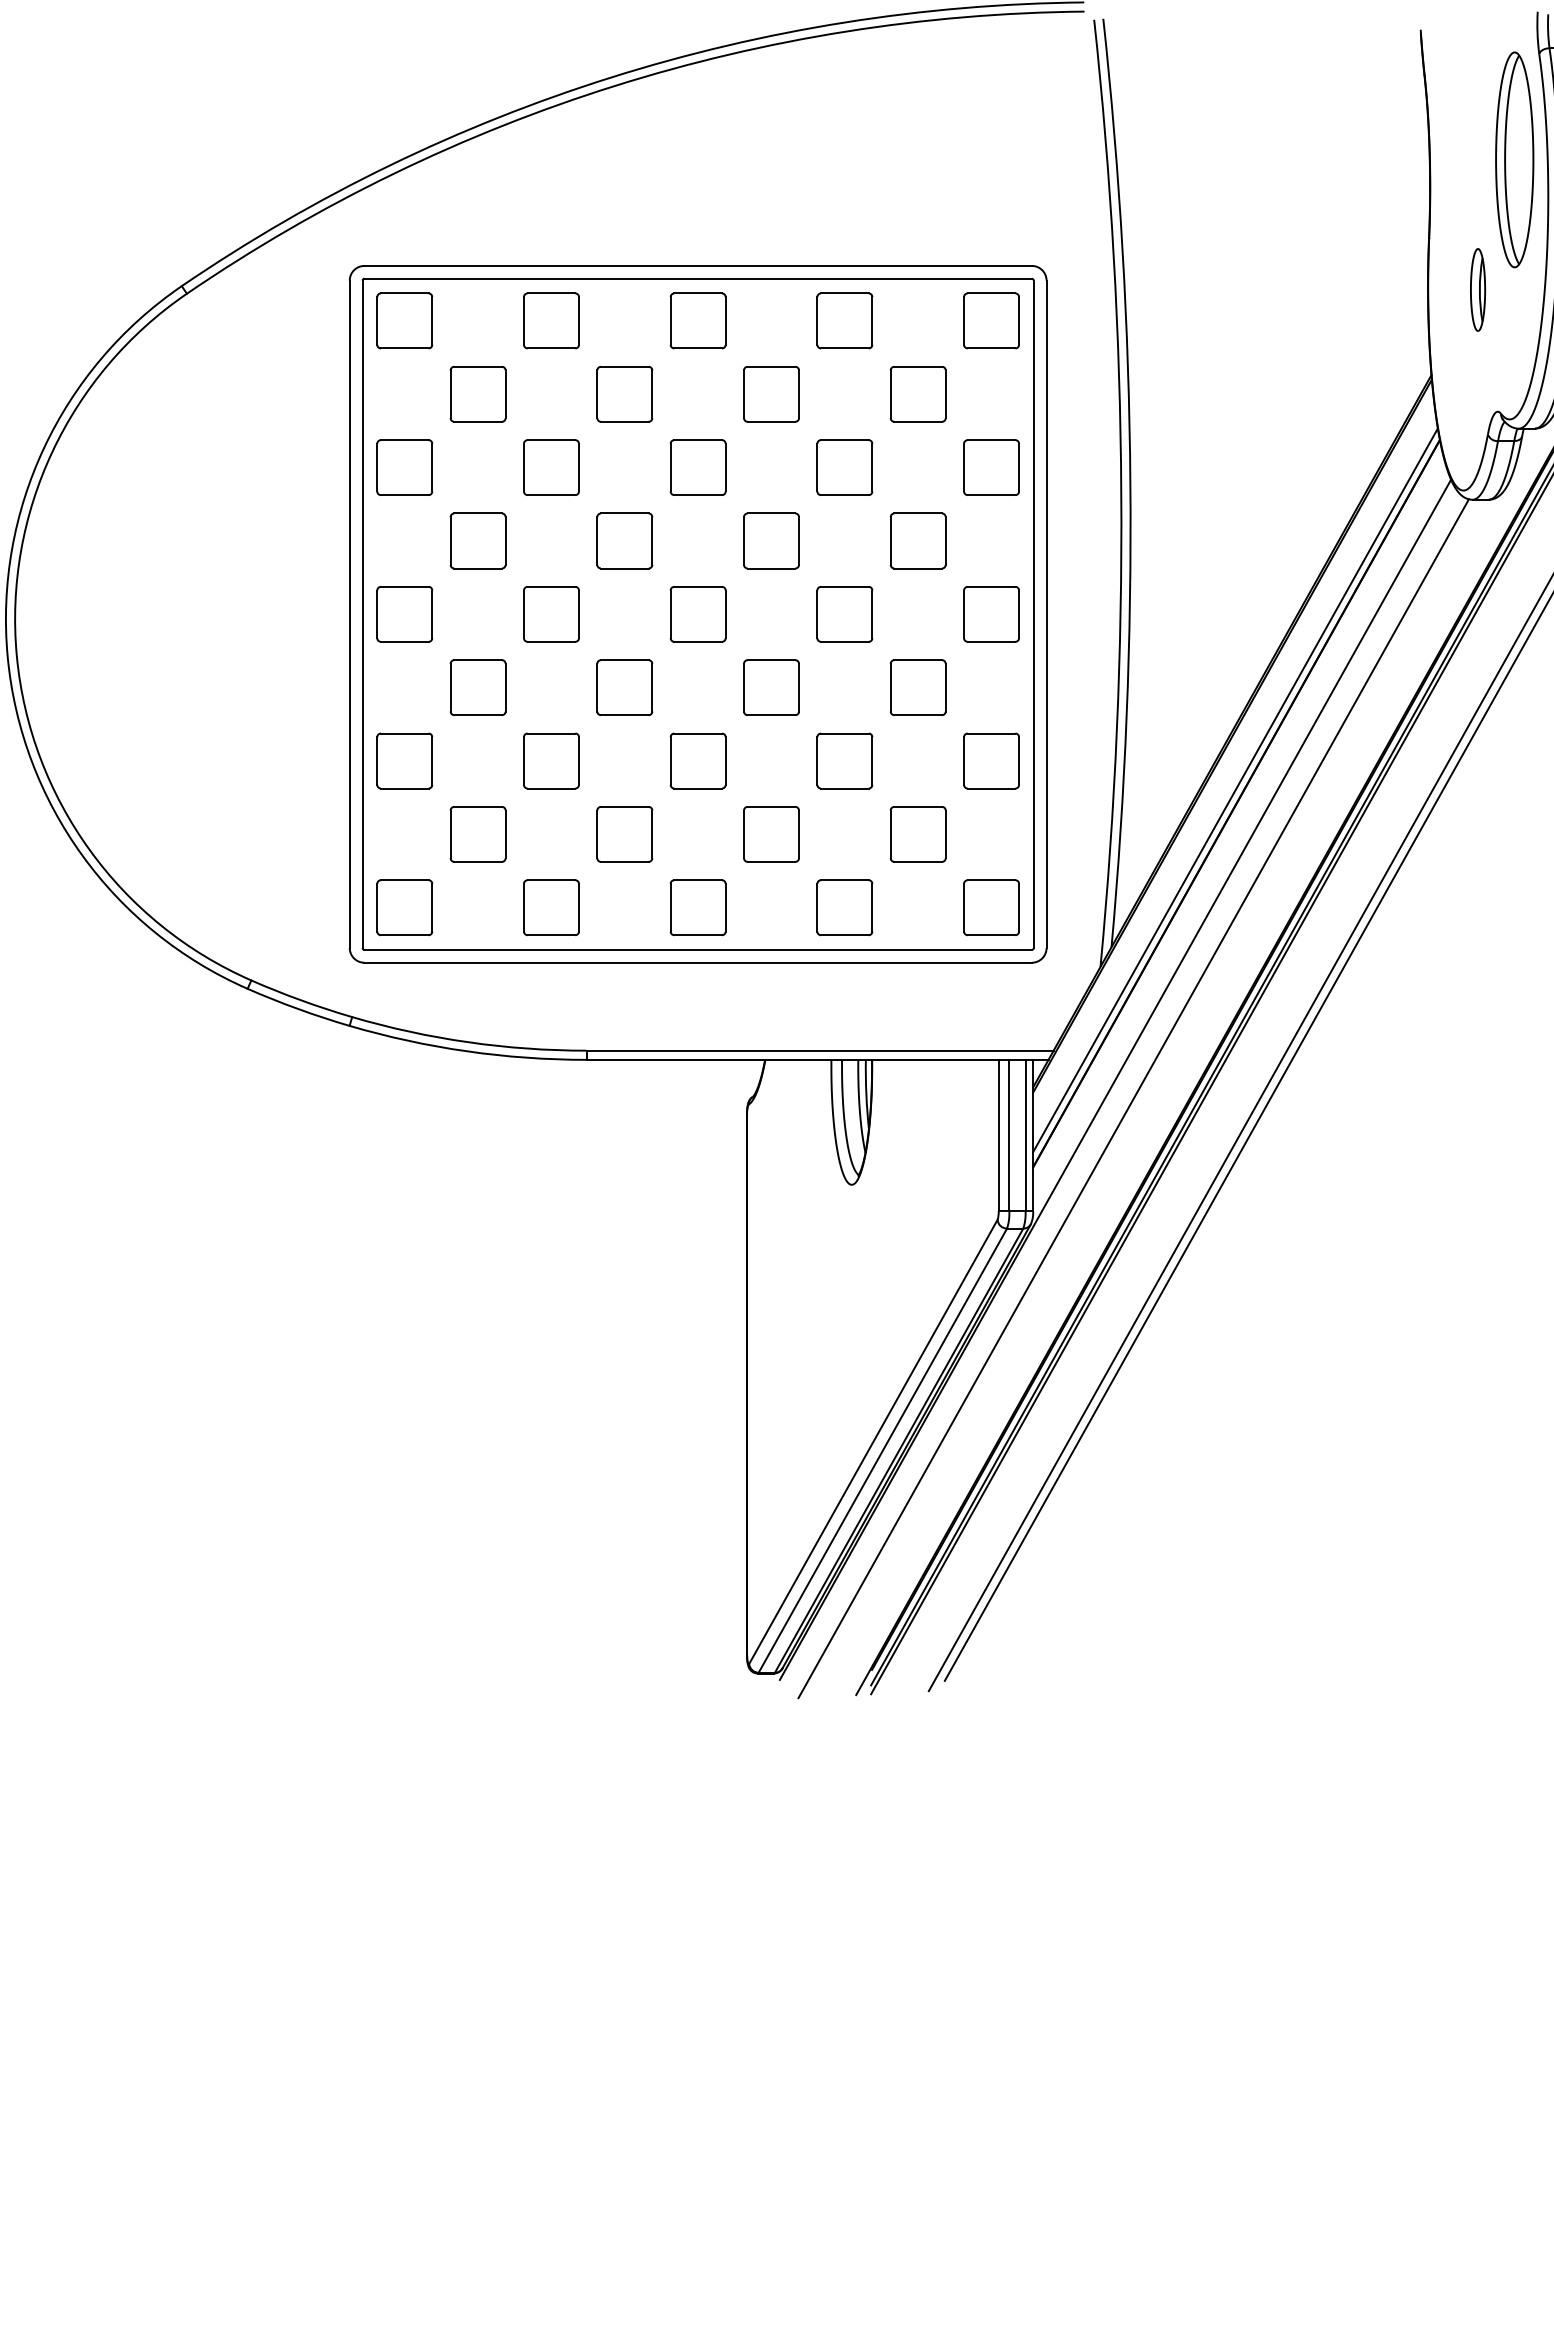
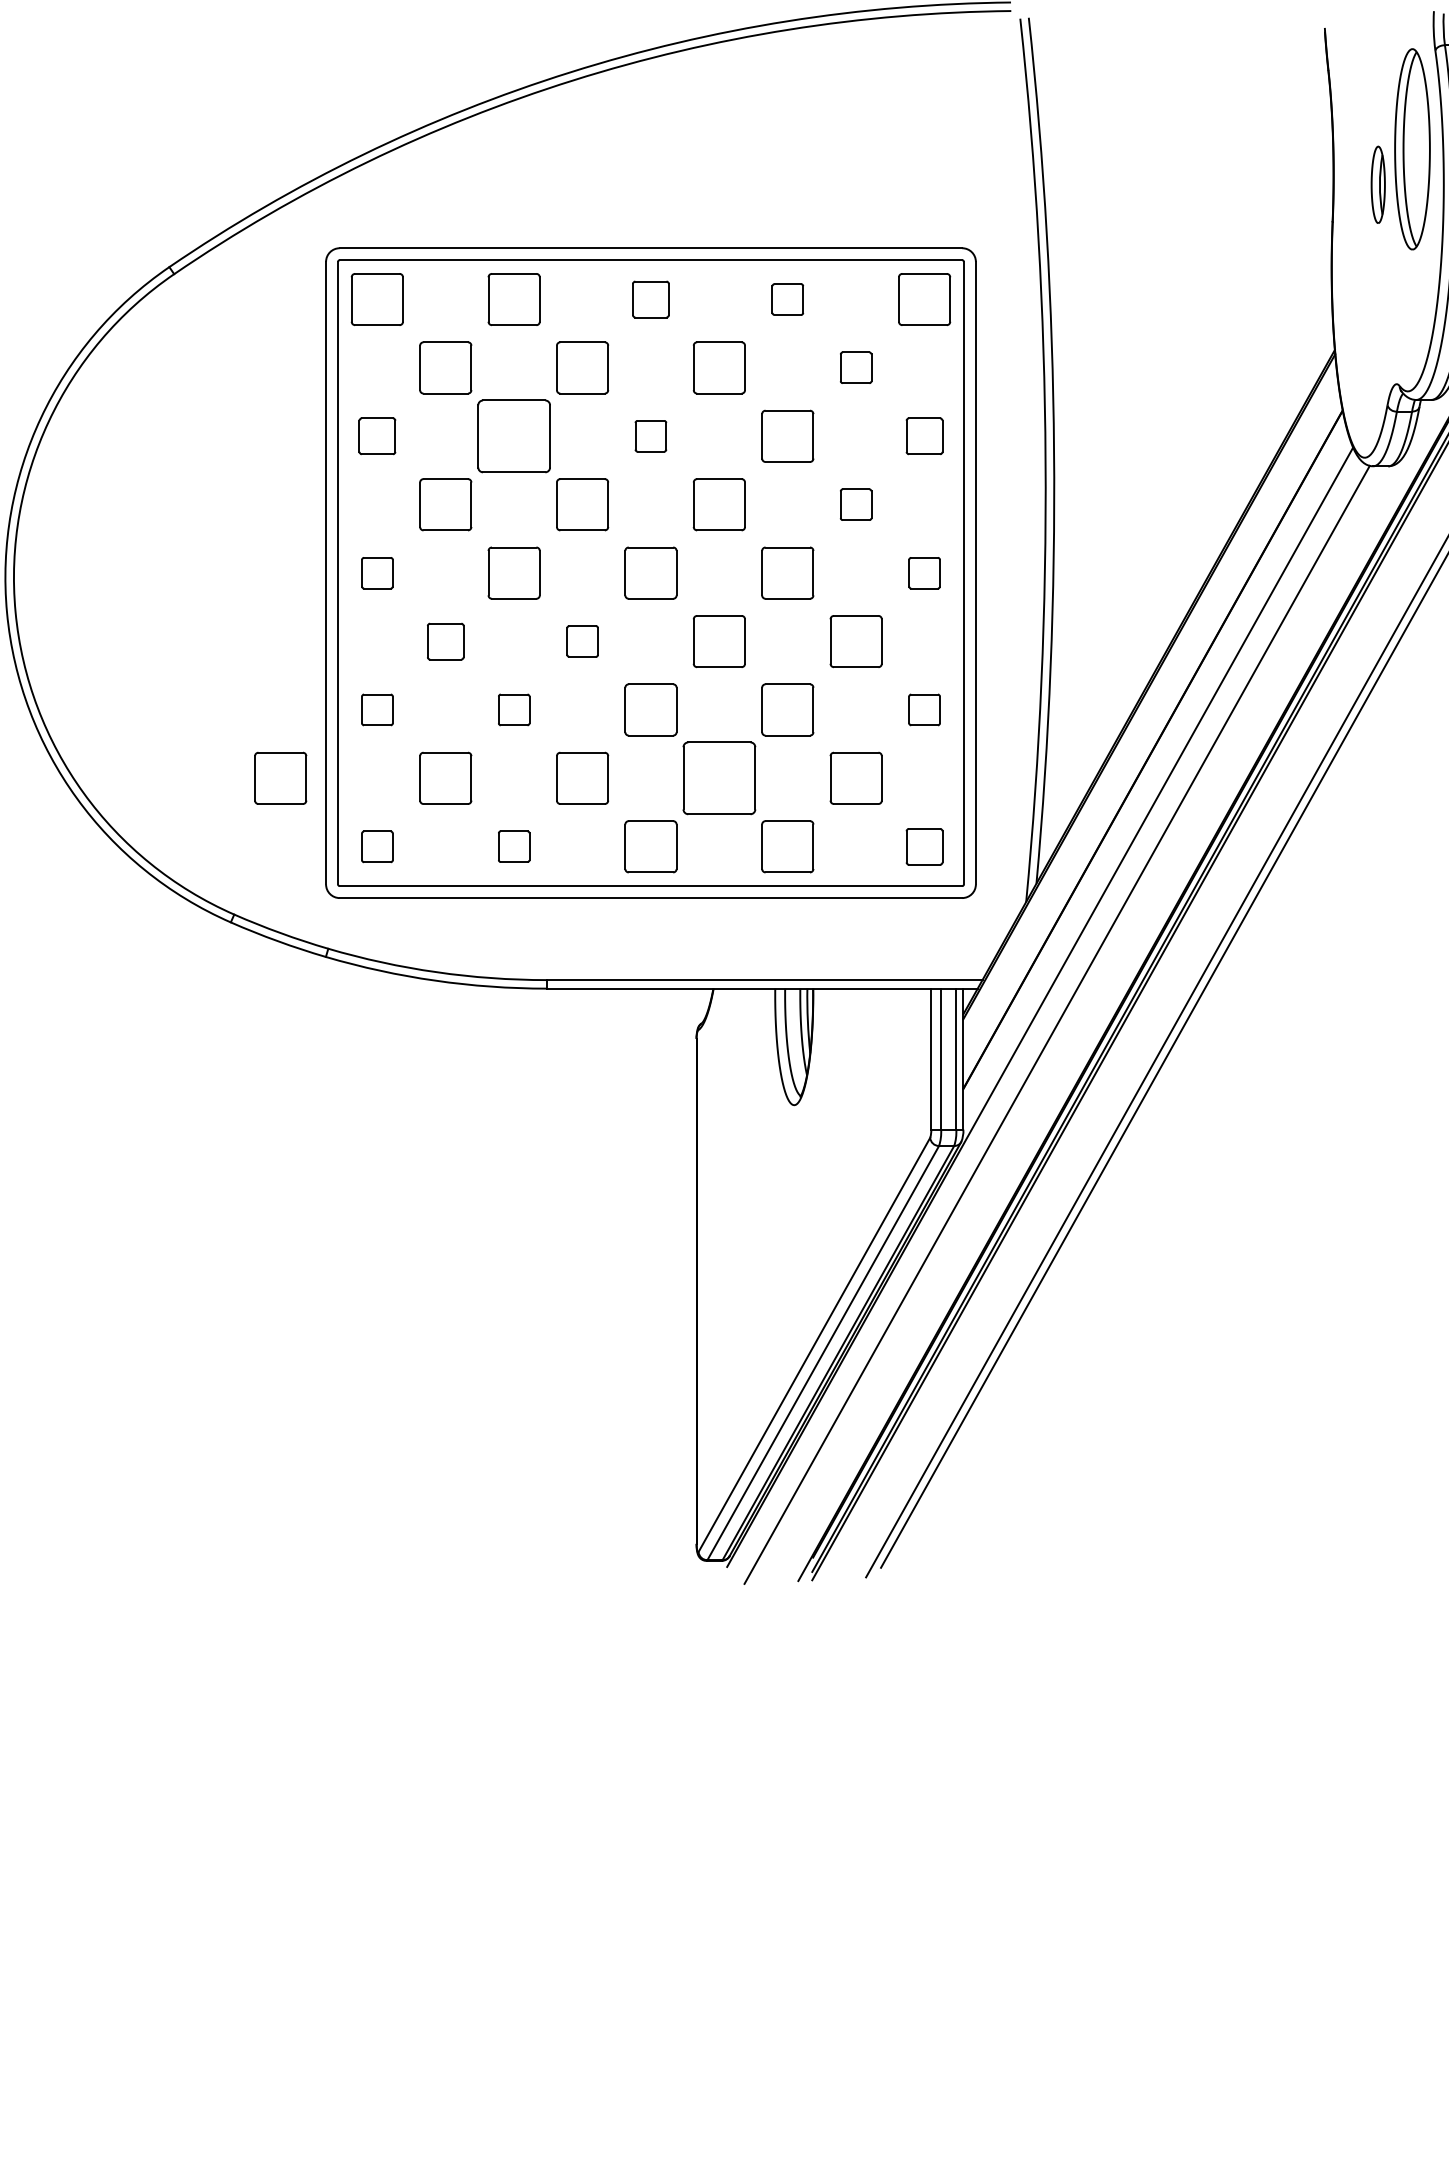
part: (1478, 289) -> (1378, 184), moved
part: (697, 320) -> (650, 299), size x0.7
part: (844, 320) -> (787, 299), size x0.6
part: (917, 393) -> (855, 367), size x0.6
part: (404, 467) -> (377, 436), size x0.7
part: (551, 467) -> (514, 436), size x1.4
part: (697, 467) -> (650, 436), size x0.6
part: (991, 467) -> (924, 436), size x0.7
part: (917, 540) -> (855, 504), size x0.6
part: (404, 614) -> (377, 573), size x0.6
part: (991, 614) -> (924, 573), size x0.6
part: (477, 687) -> (445, 641), size x0.7
part: (624, 687) -> (582, 641), size x0.6
part: (404, 760) -> (377, 709), size x0.6
part: (551, 760) -> (514, 709), size x0.6
part: (991, 760) -> (924, 709), size x0.6
line: (1235, 790) -> (1152, 737), removed
part: (300, 834) -> (280, 778), added
part: (771, 834) -> (719, 778), size x1.4
part: (404, 907) -> (377, 846), size x0.6
part: (551, 907) -> (514, 846), size x0.6
part: (991, 907) -> (924, 846), size x0.7

